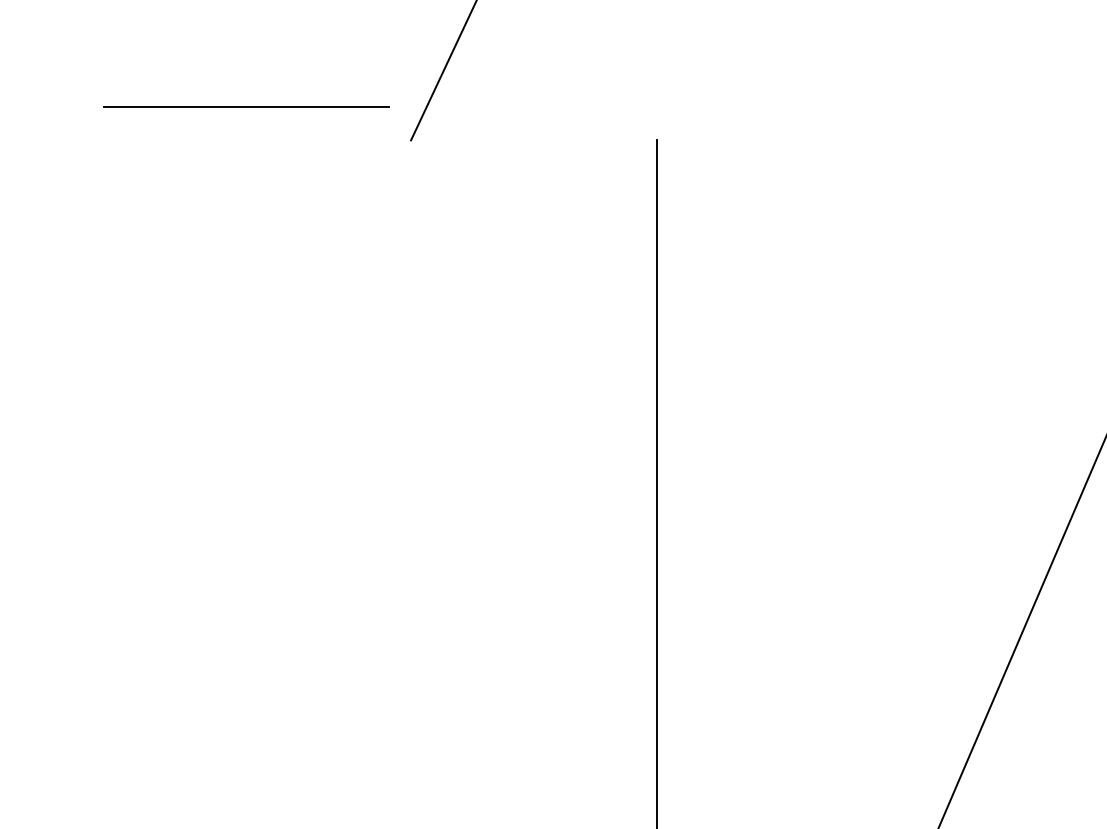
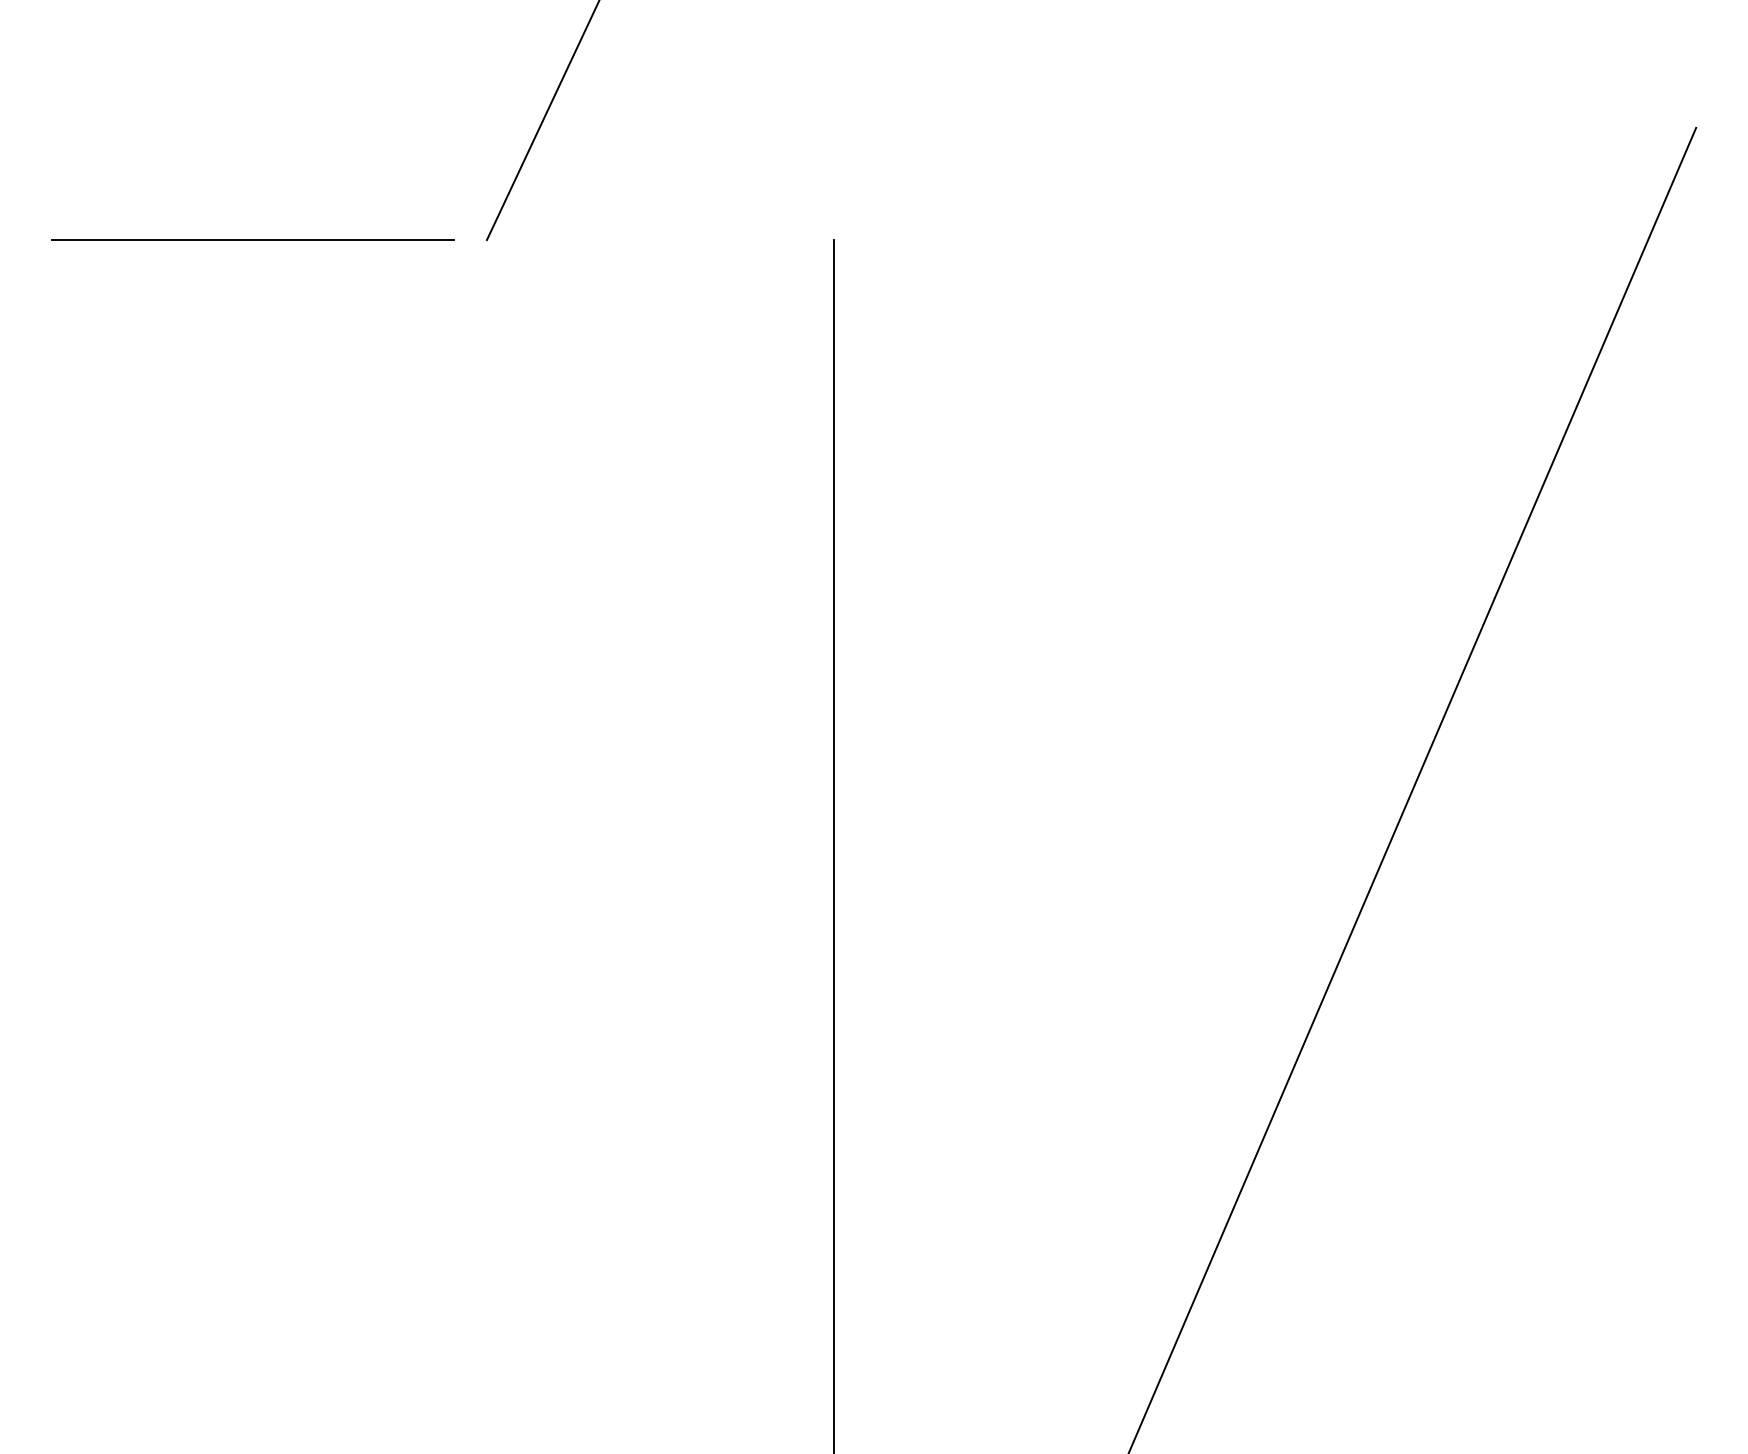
line: (246, 106) -> (252, 239), moved

